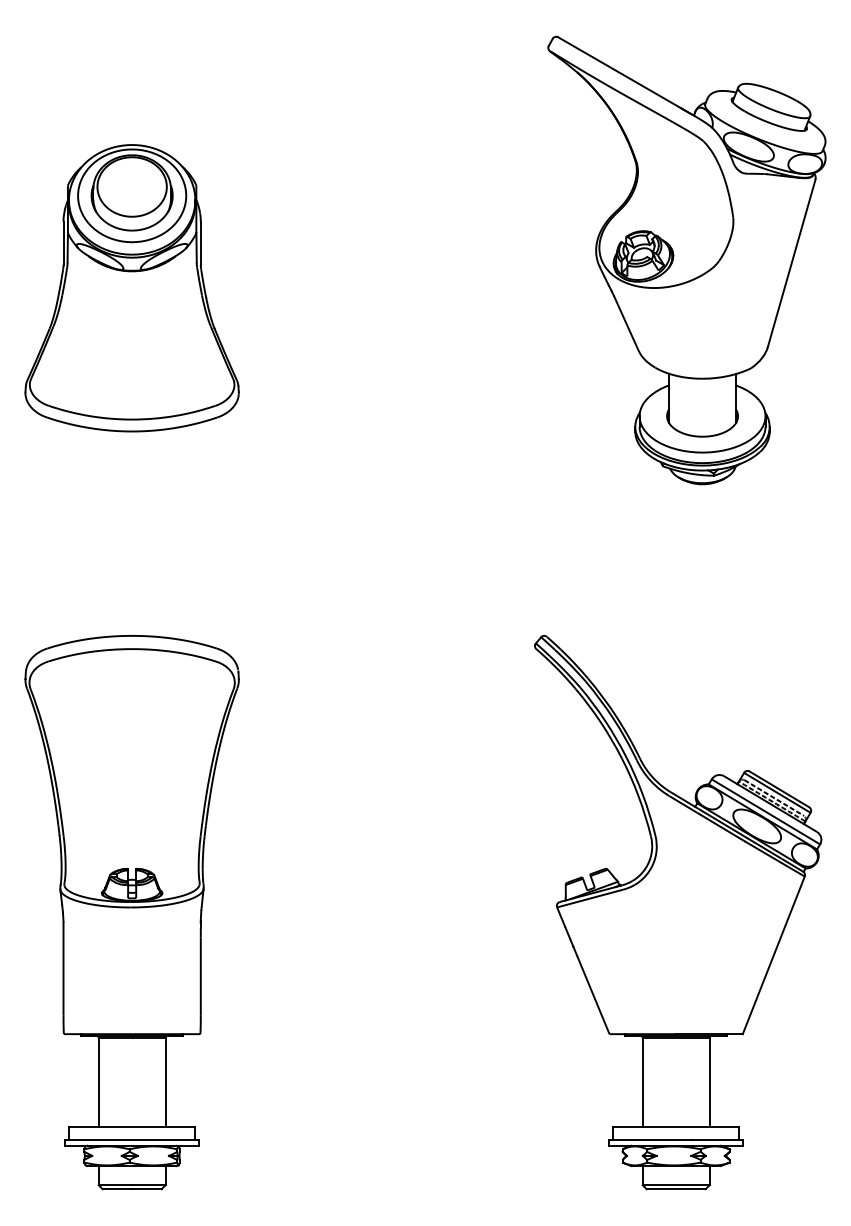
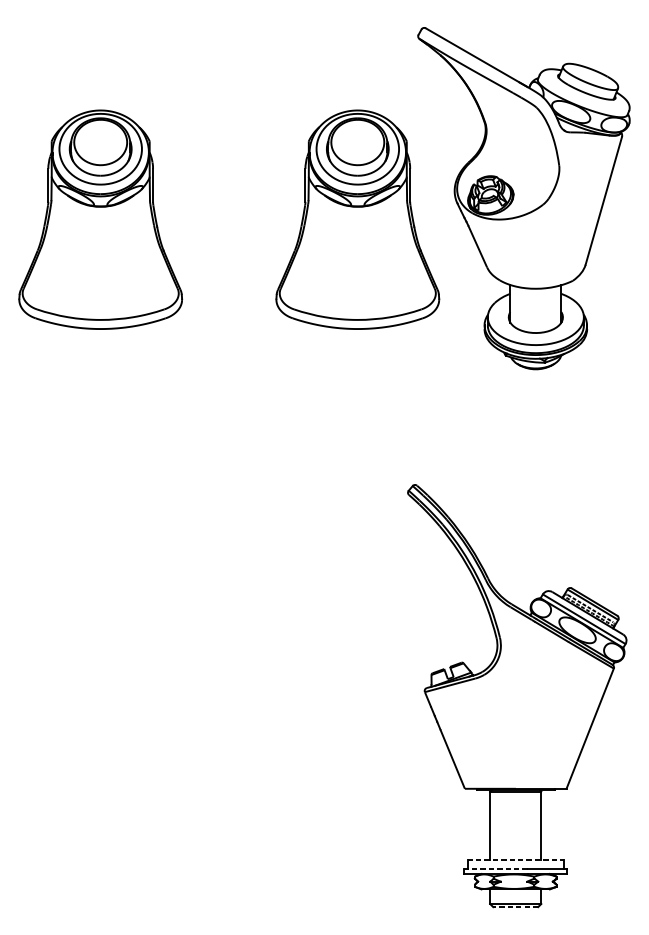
part: (468, 288) -> (357, 219), added
part: (131, 912) -> (100, 695), removed
line: (676, 1126) -> (515, 859), solid -> dashed
line: (649, 1139) -> (495, 869), solid -> dashed
line: (675, 1189) -> (515, 907), solid -> dashed

